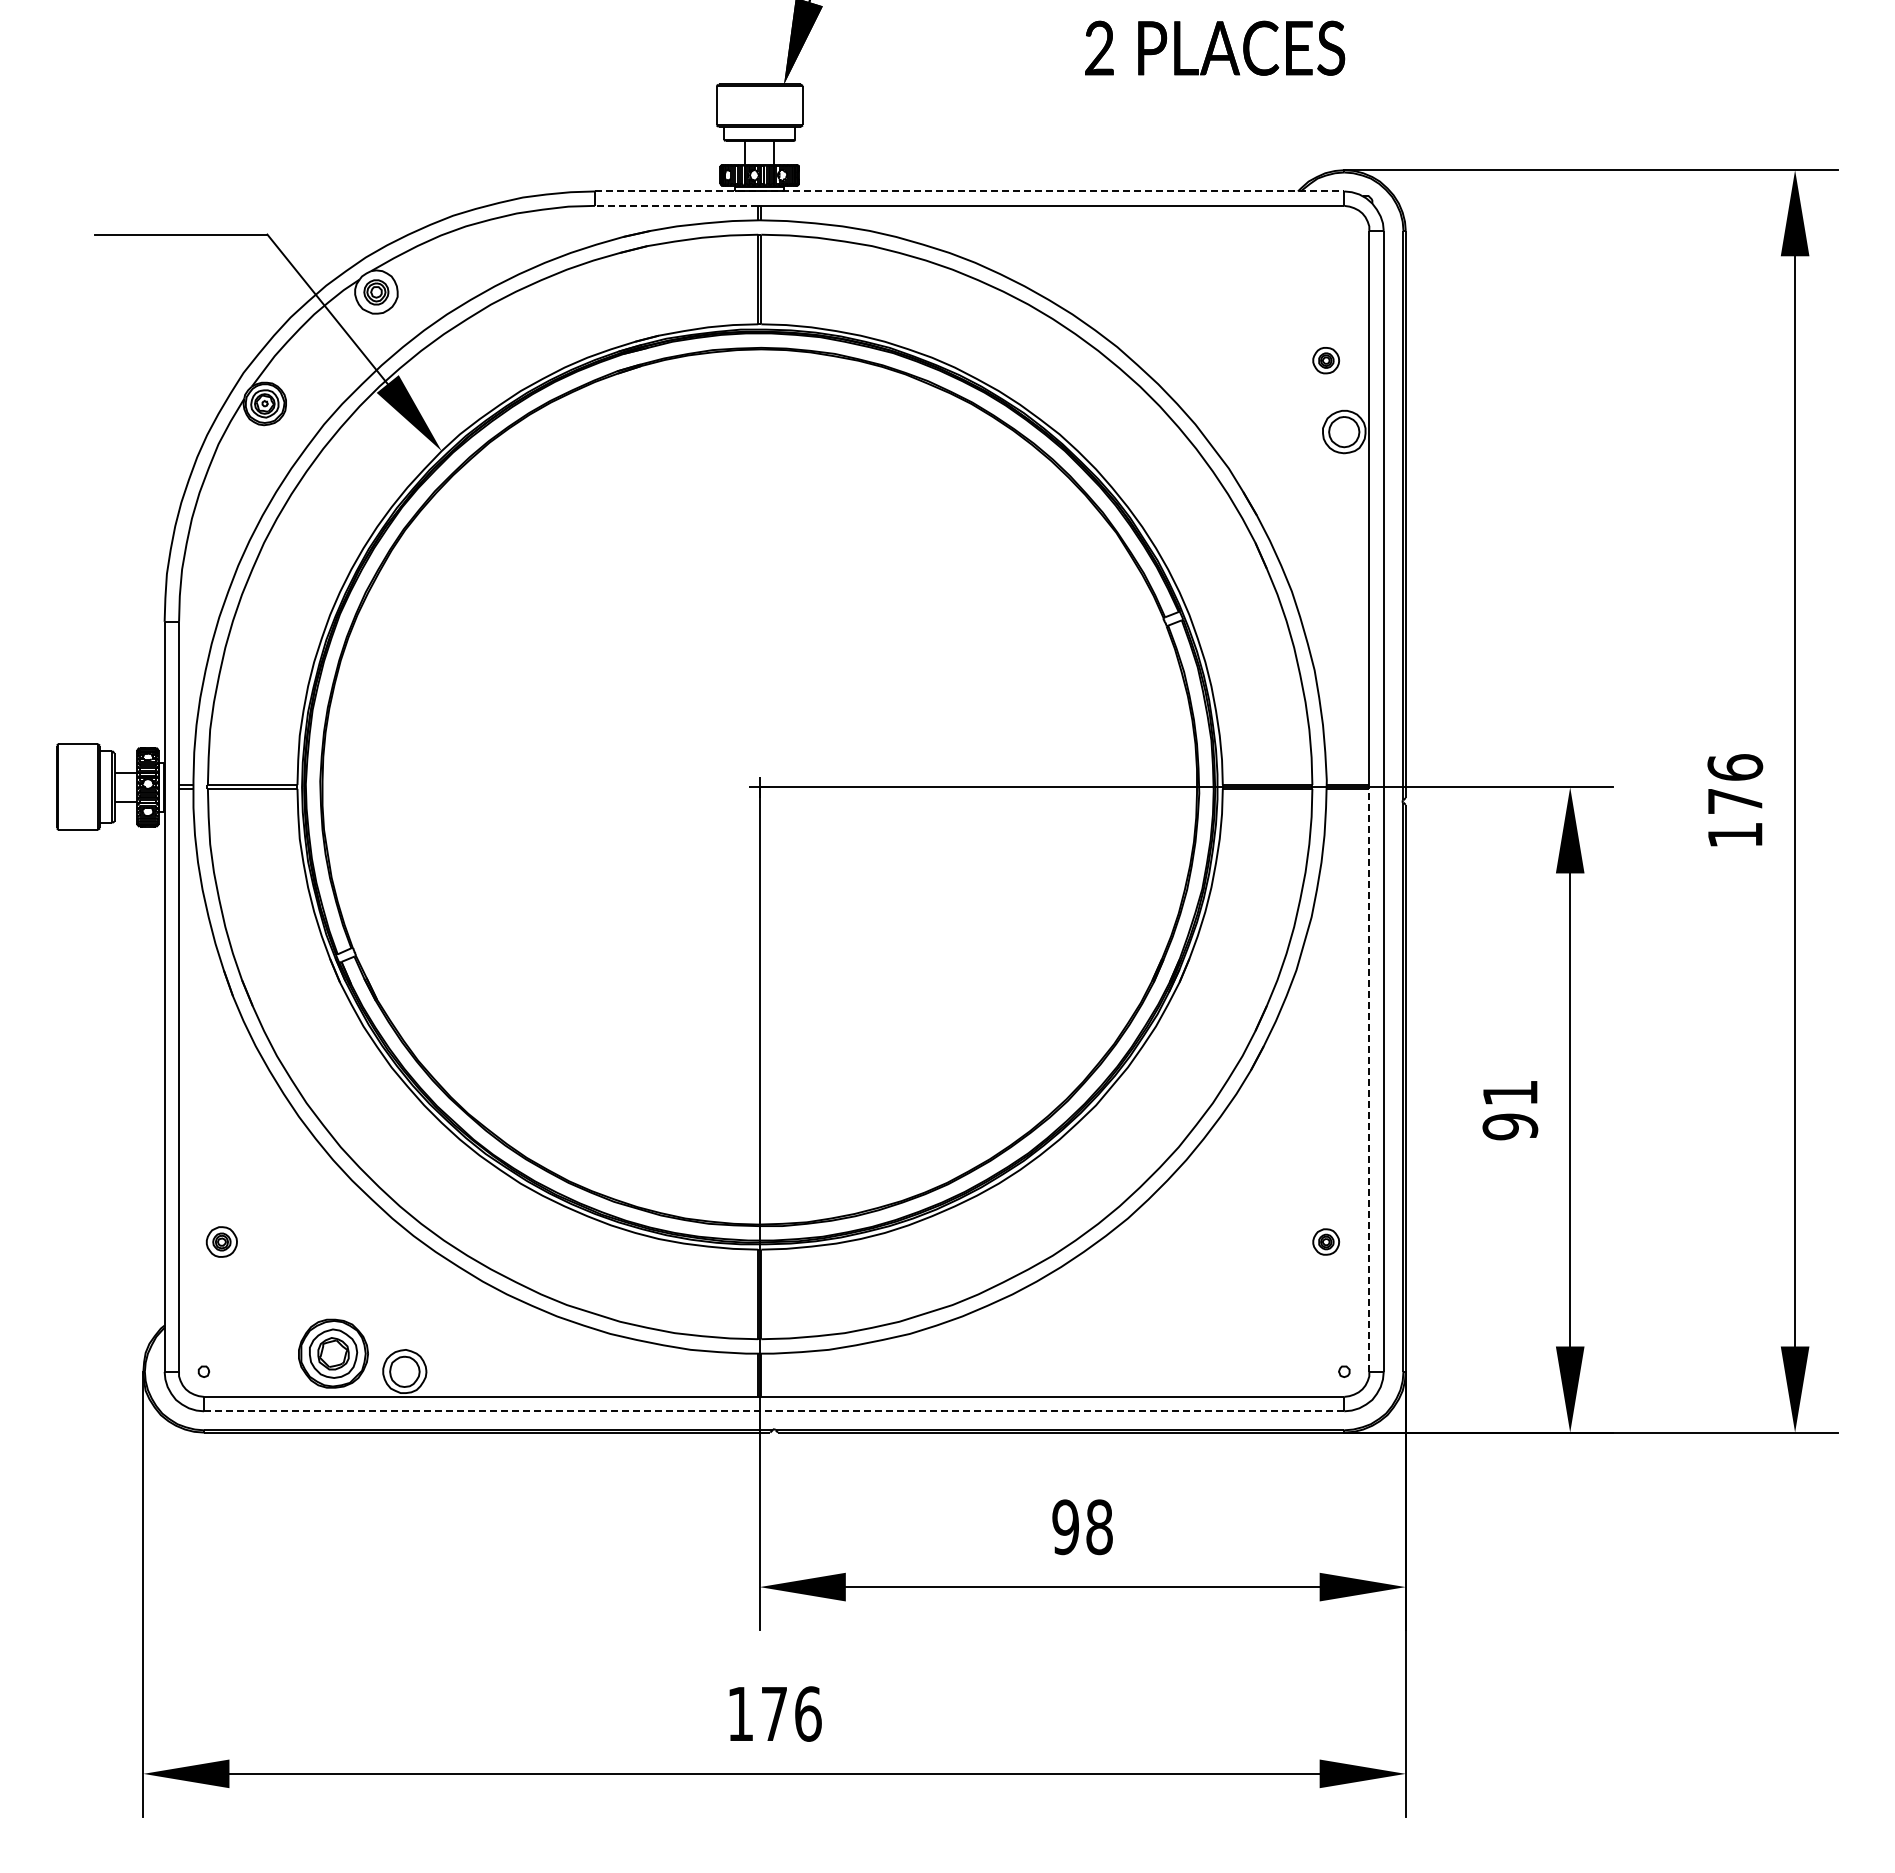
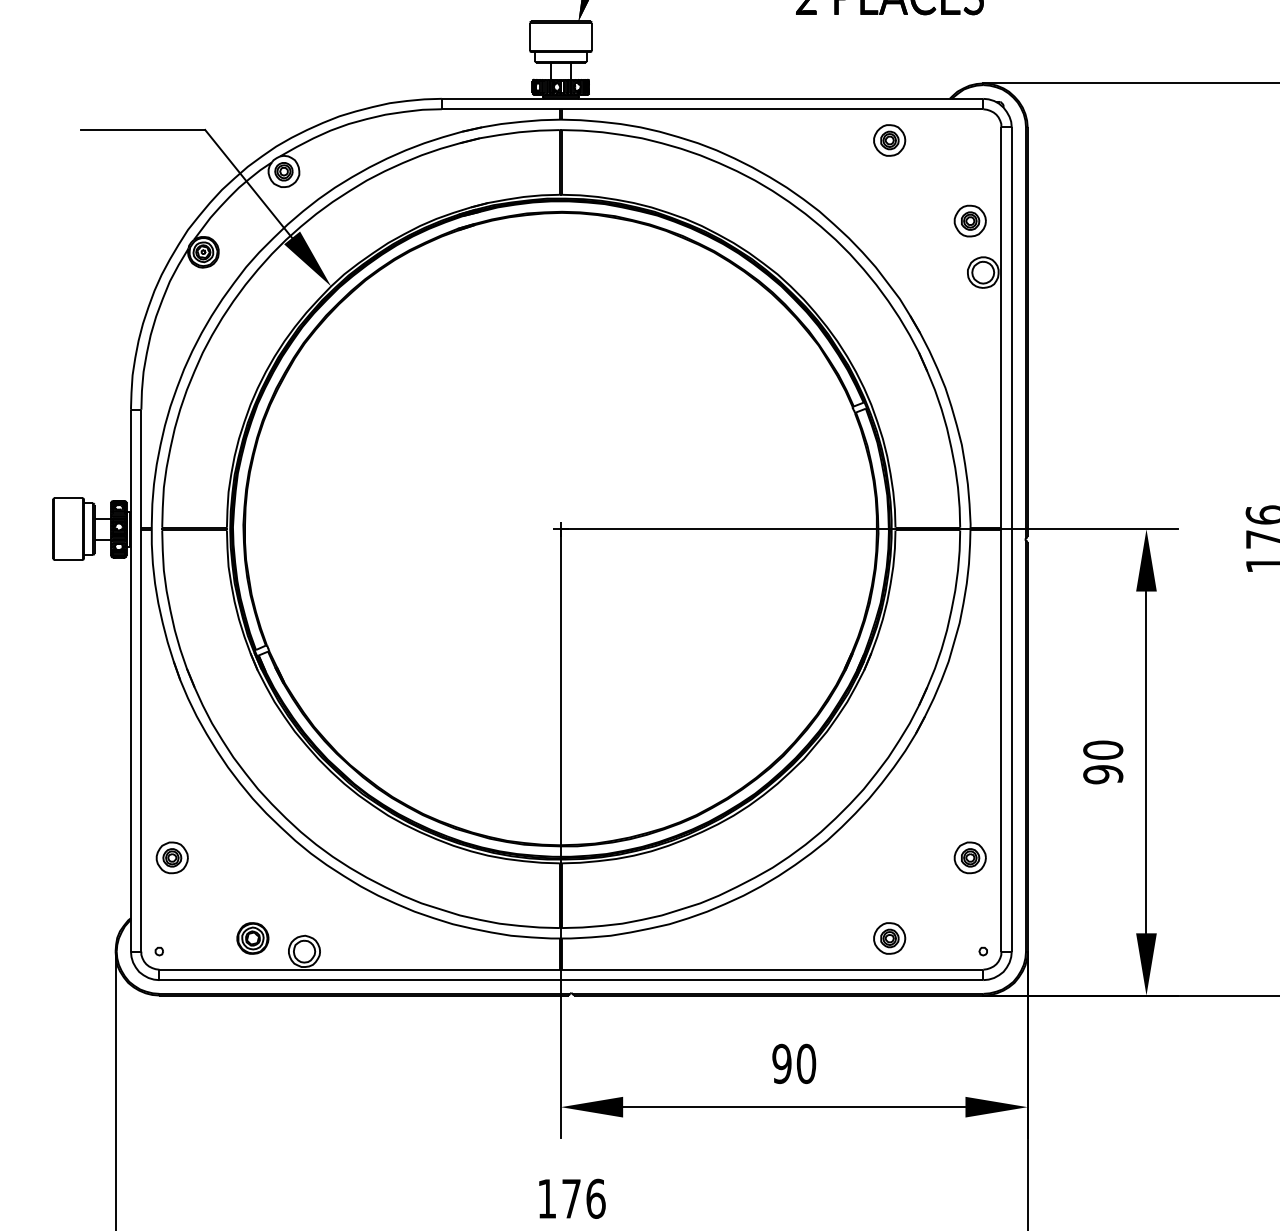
line: (969, 191) -> (712, 98), dashed -> solid
line: (676, 205) -> (500, 108), dashed -> solid
part: (1214, 249) -> (889, 140), added
part: (1325, 360) -> (969, 220), size x1.67
line: (1369, 1079) -> (1001, 740), dashed -> solid
text: (1510, 1092) -> (1103, 749), 91 -> 90
part: (221, 1241) -> (172, 857), size x1.43
part: (1325, 1241) -> (969, 857), size x1.67
part: (333, 1353) -> (252, 938), size x0.62
part: (1214, 1353) -> (889, 938), added
line: (773, 1411) -> (570, 980), dashed -> solid
text: (1099, 1526) -> (806, 1063), 98 -> 90

